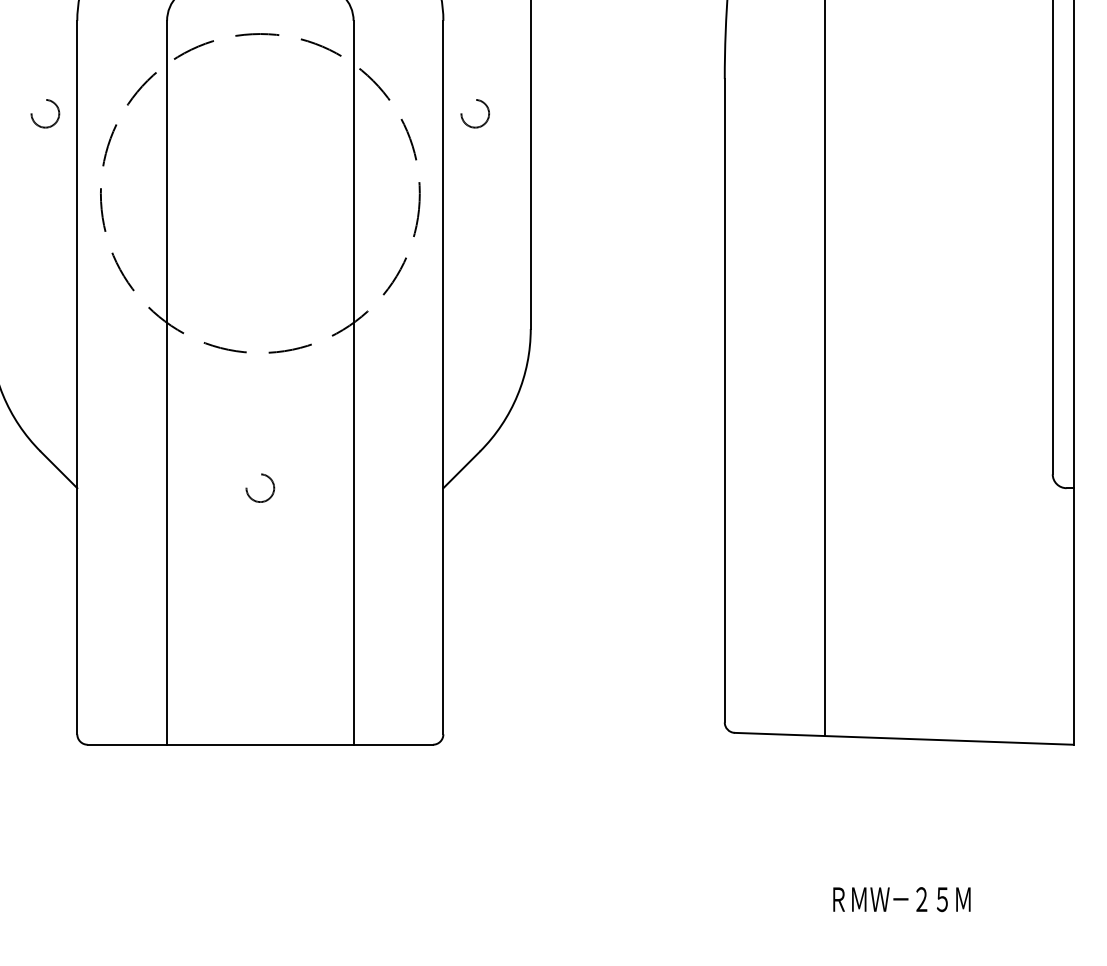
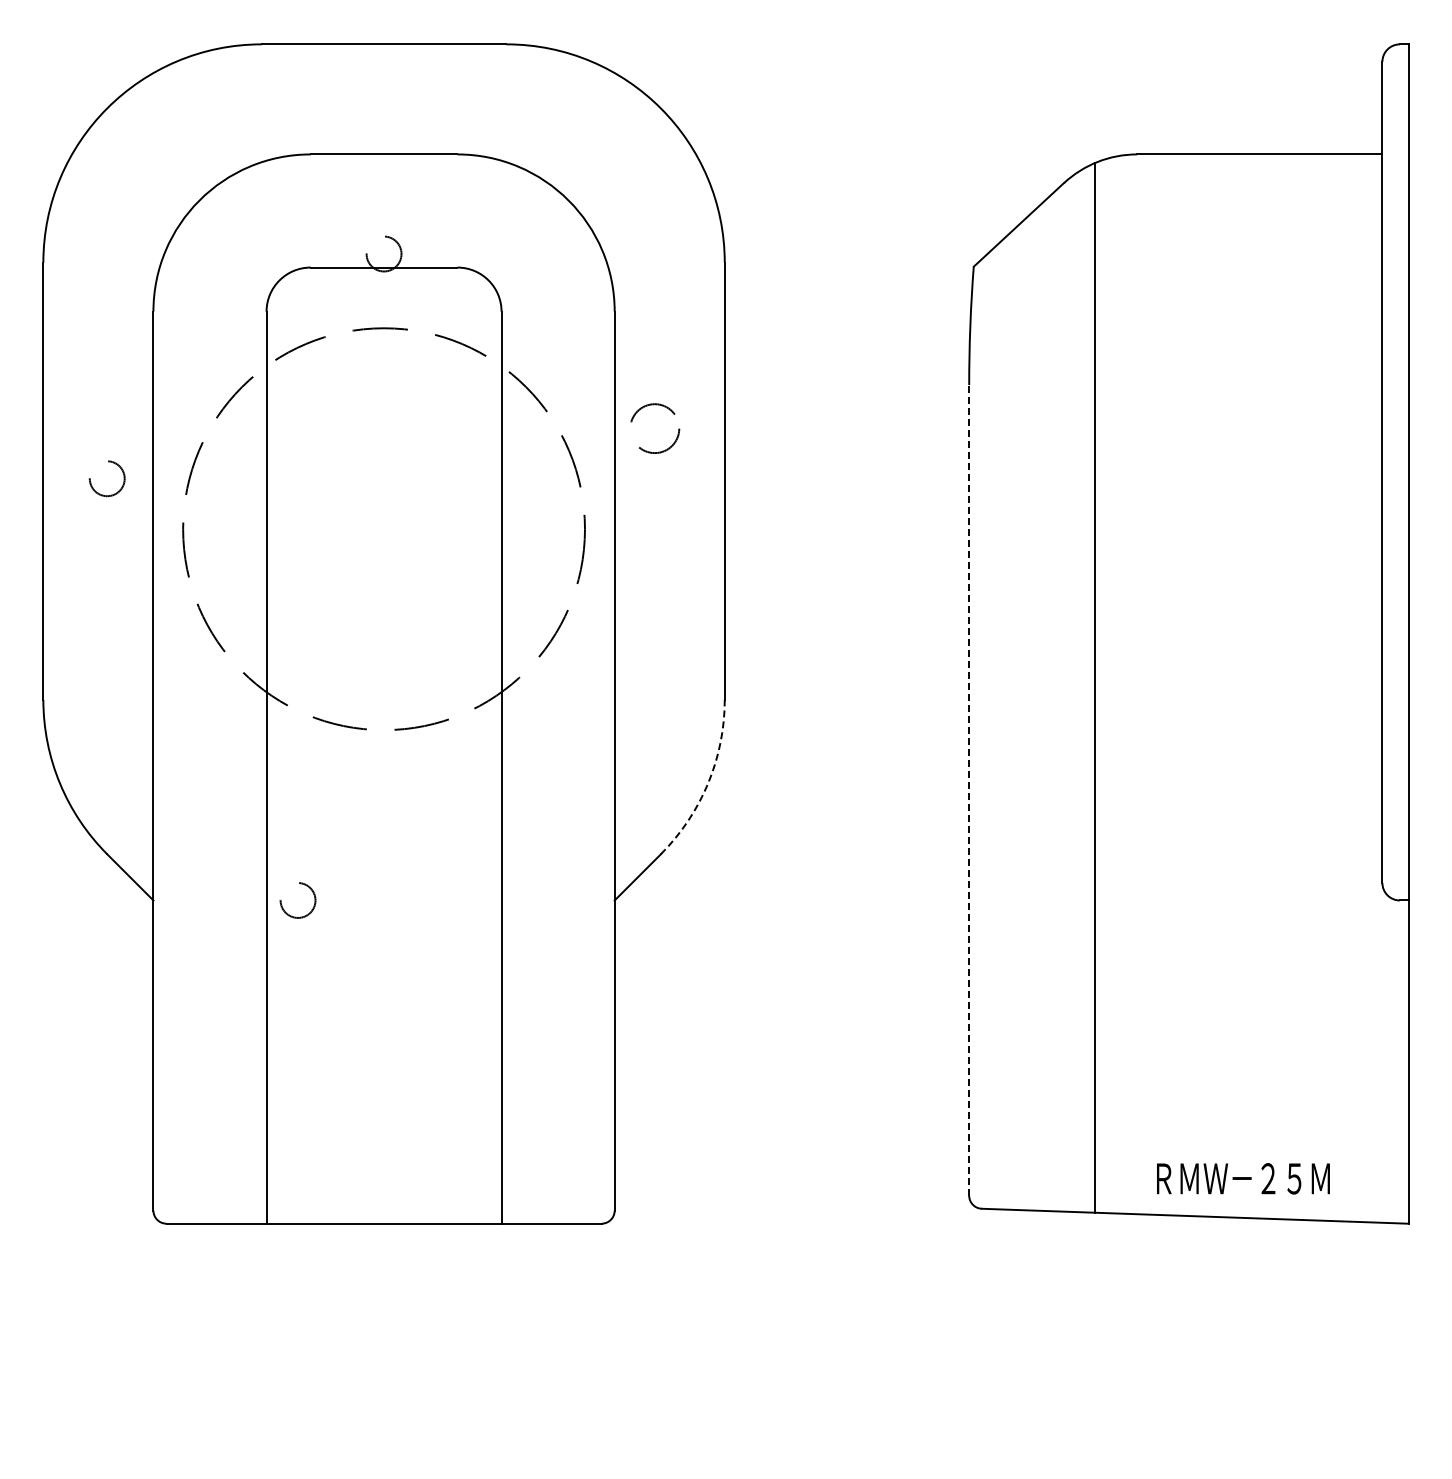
circle: (44, 113) -> (106, 478), moved
circle: (474, 113) -> (654, 428), size x1.4
arc: (517, 395) -> (708, 783), solid -> dashed
line: (725, 400) -> (969, 789), solid -> dashed
circle: (259, 488) -> (297, 900), moved
text: (902, 899) -> (1243, 1178), moved

